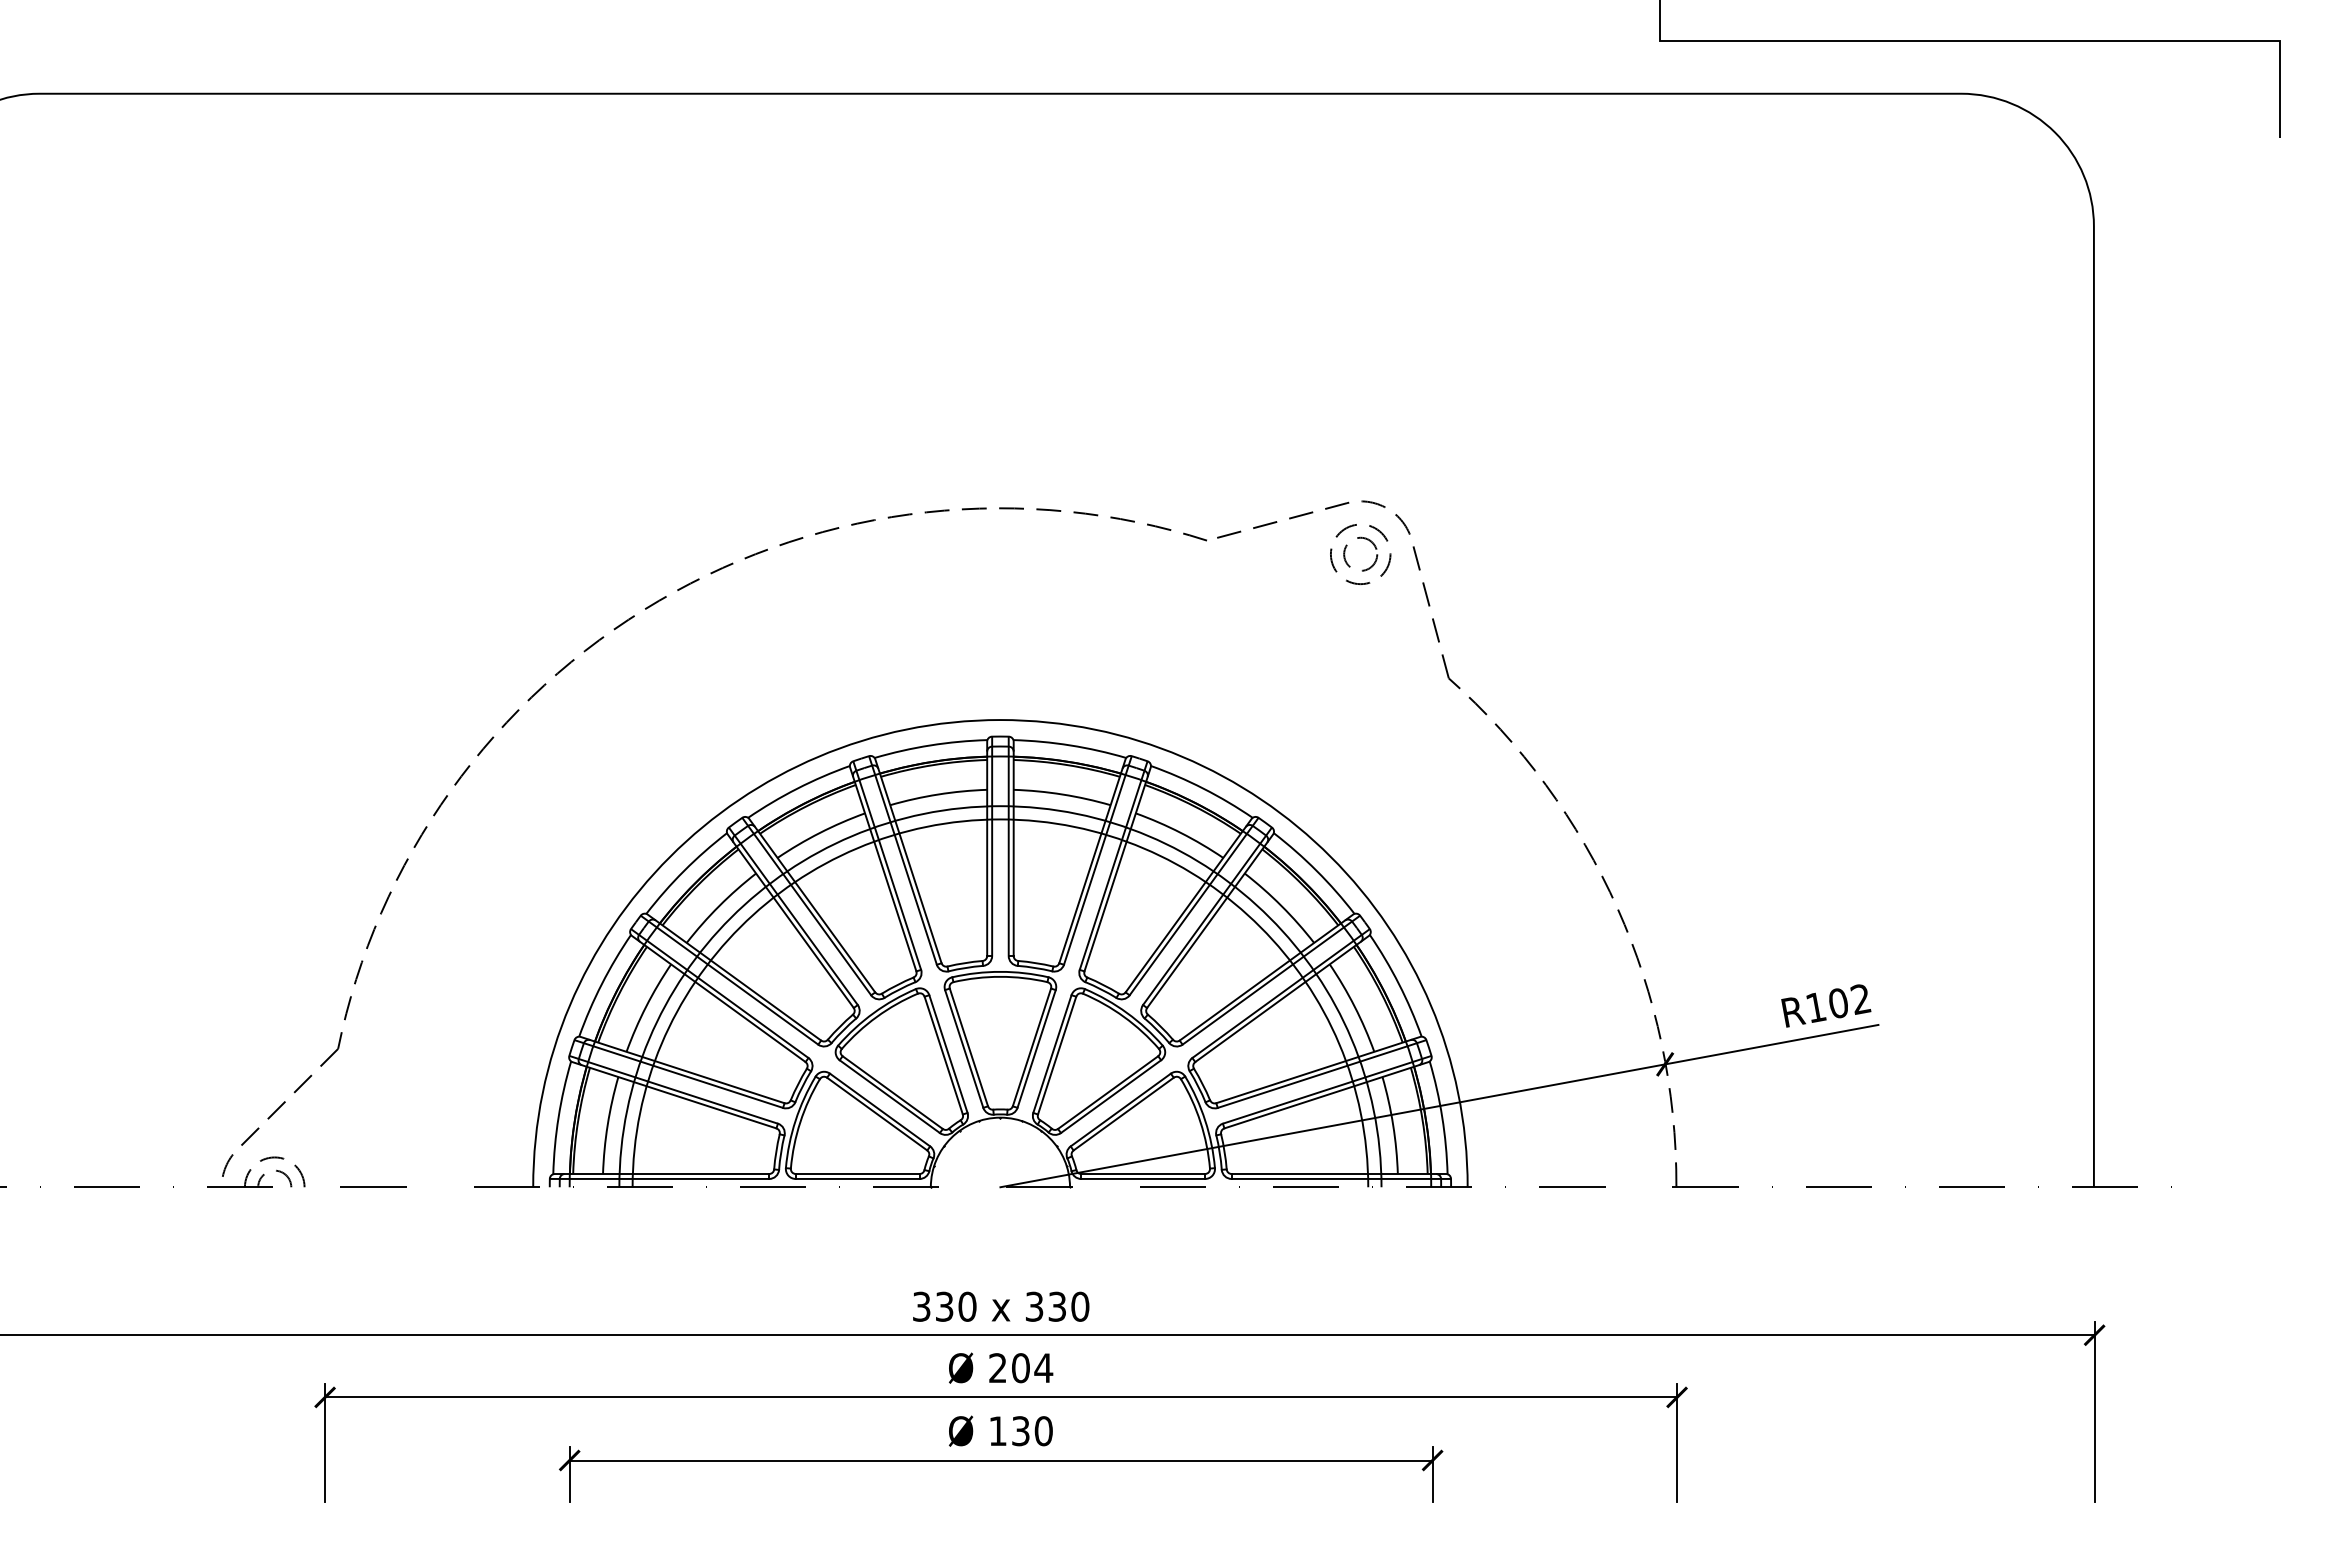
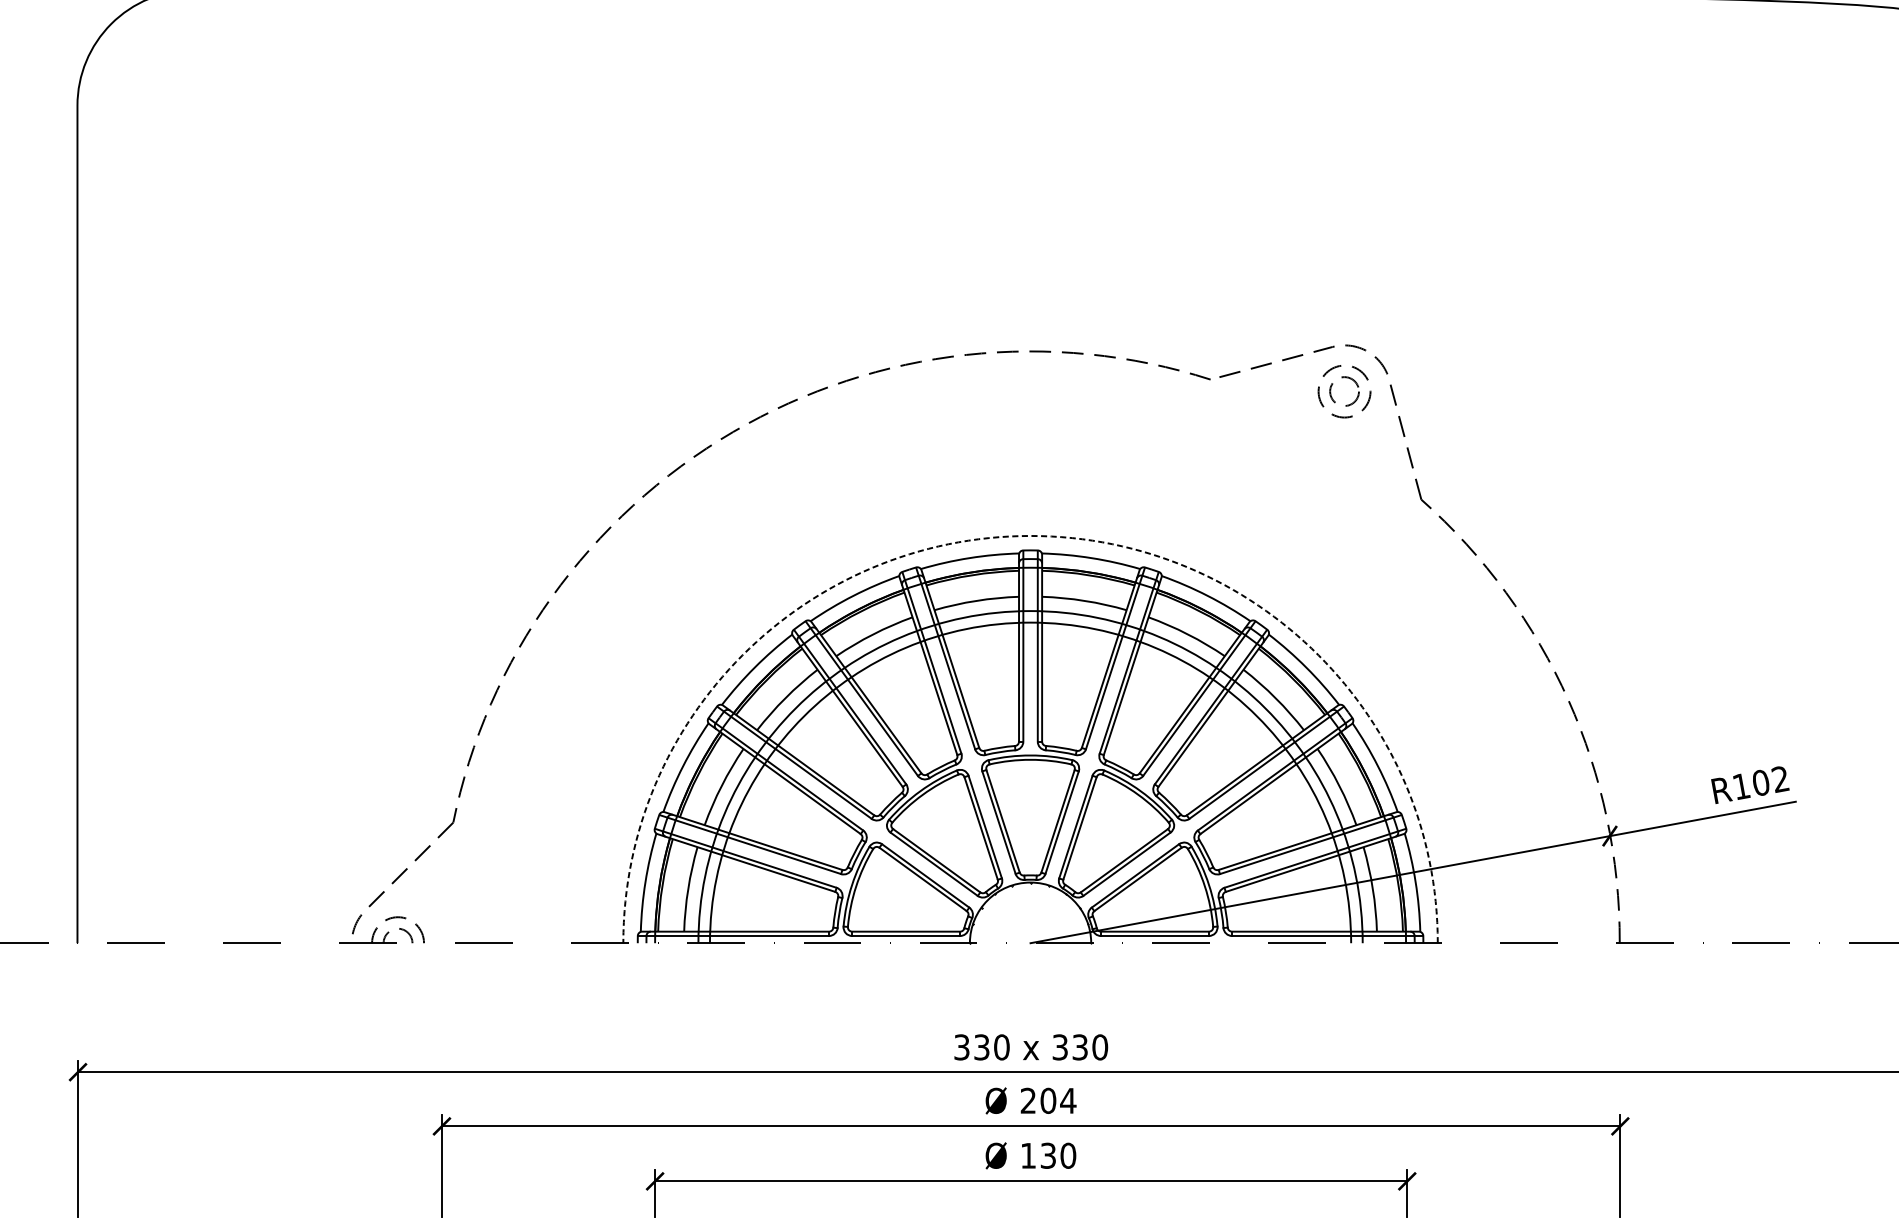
arc: (1000, 720) -> (1030, 536), solid -> dashed

